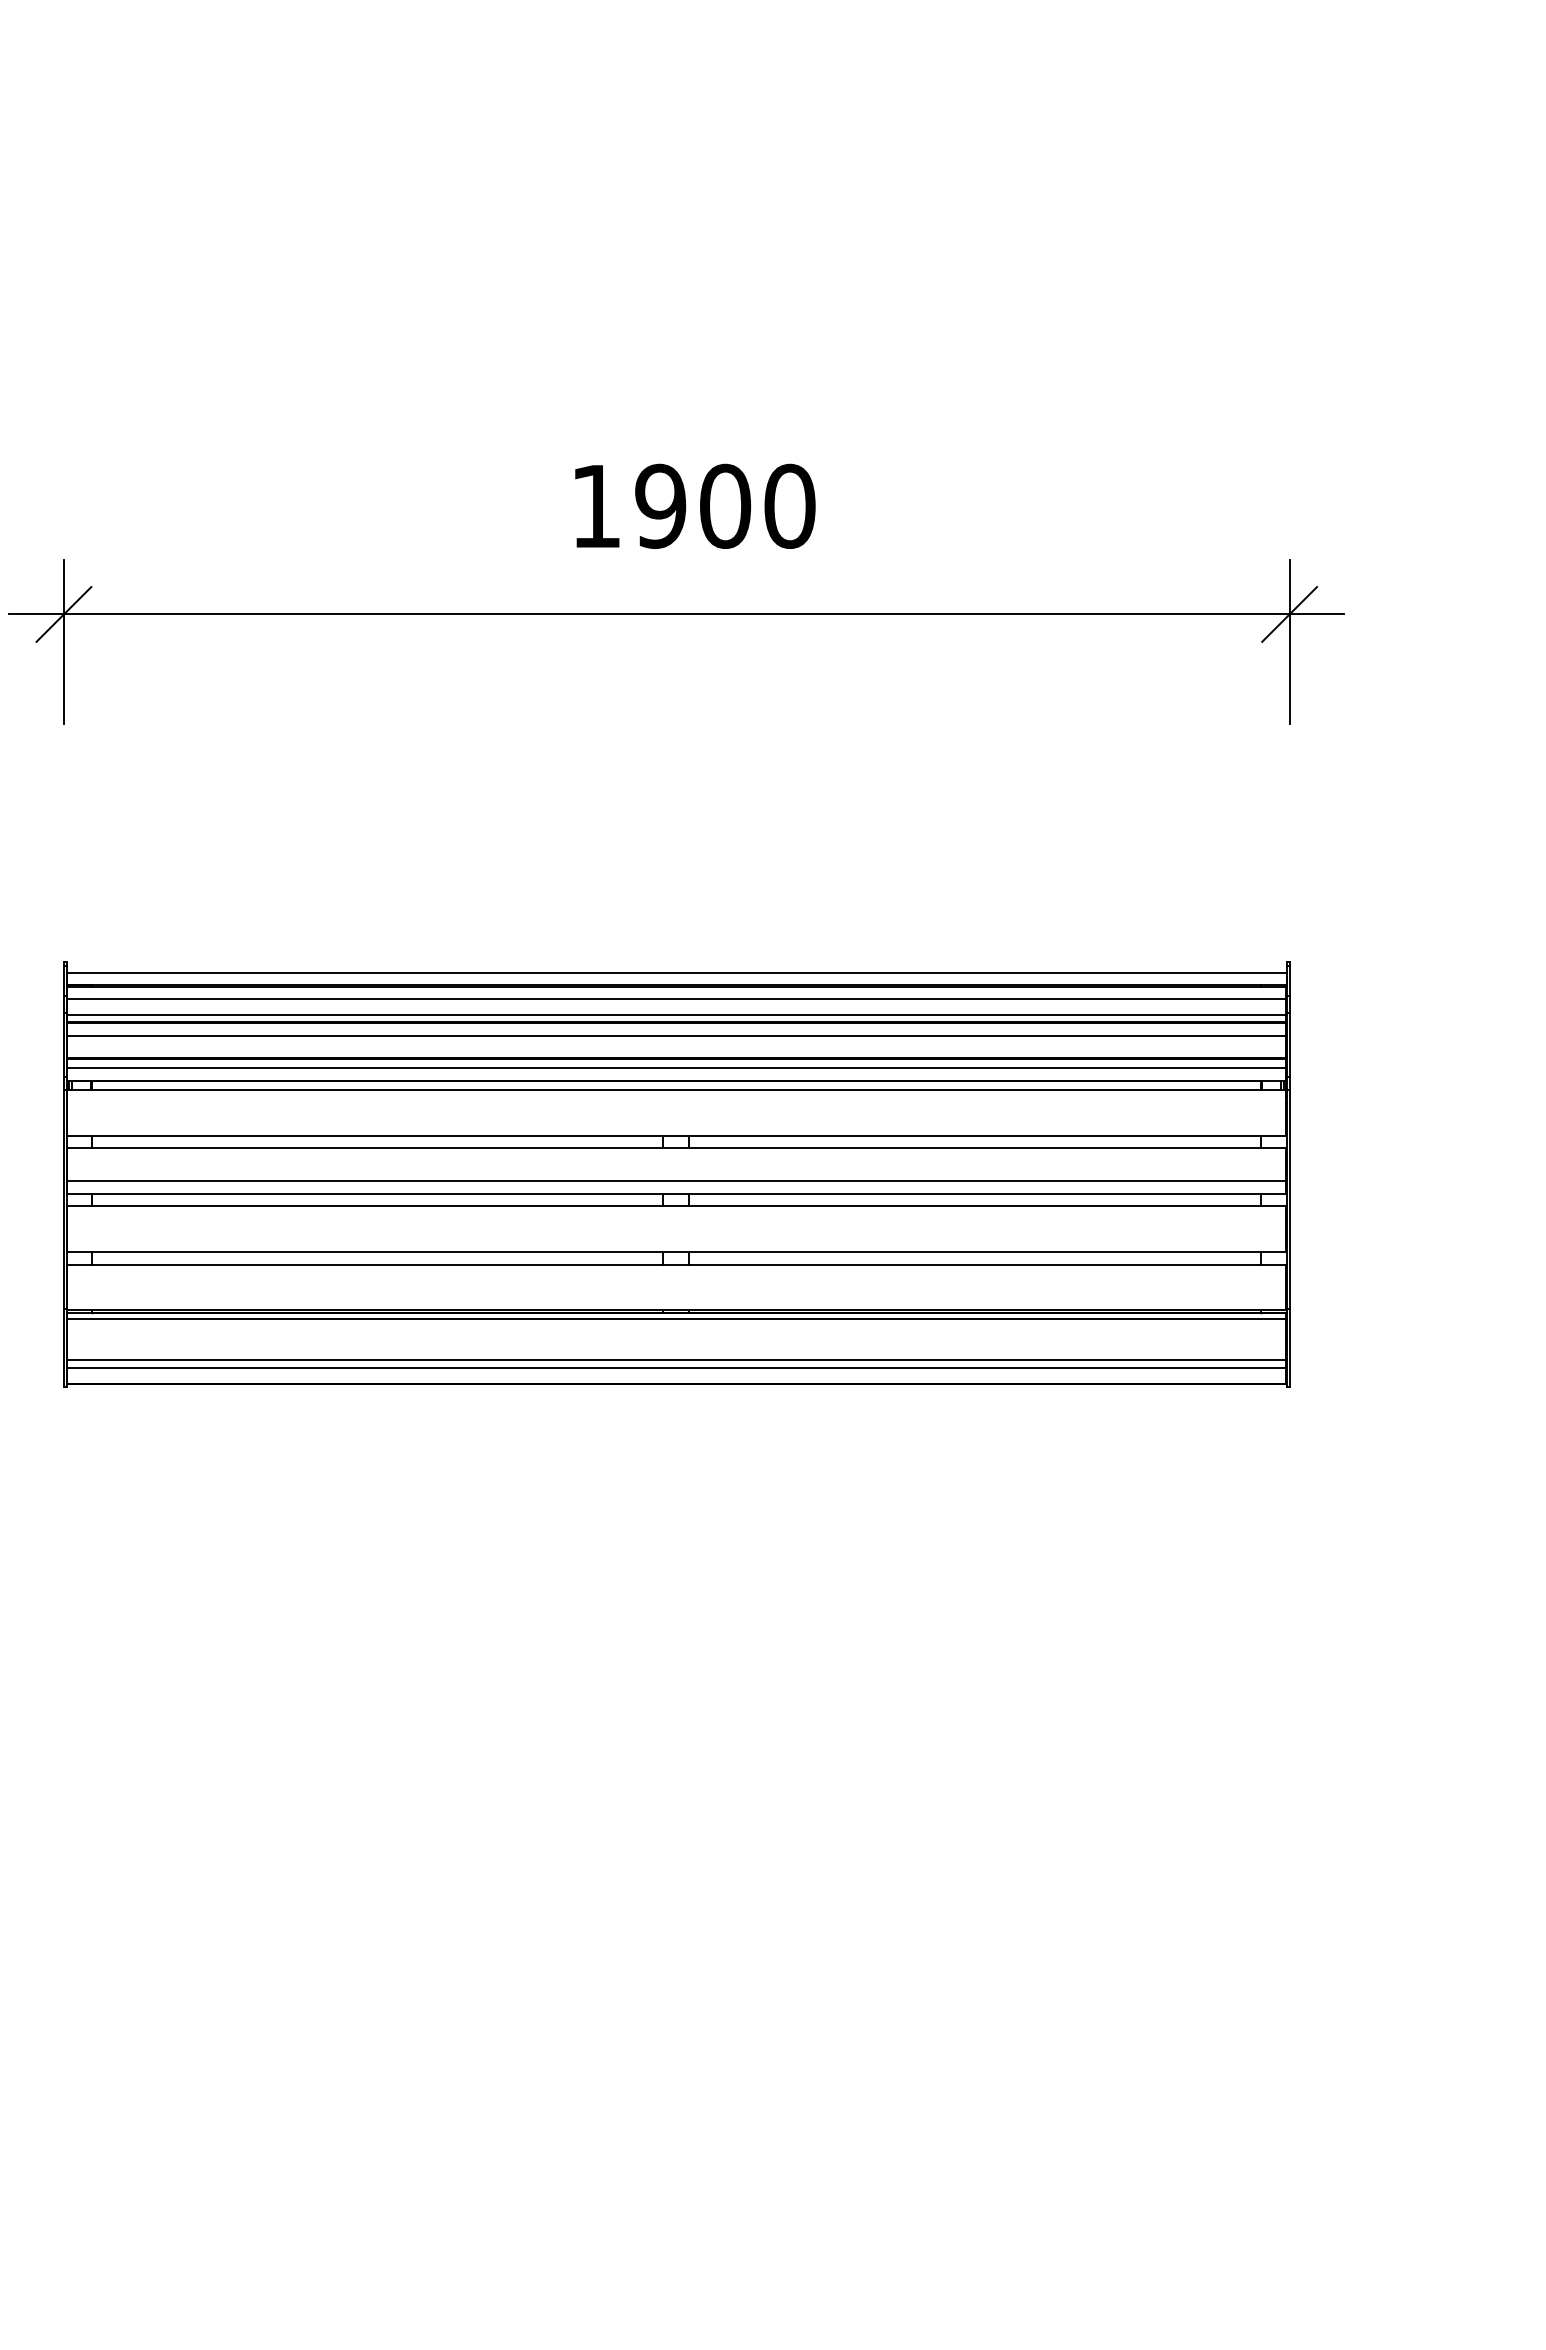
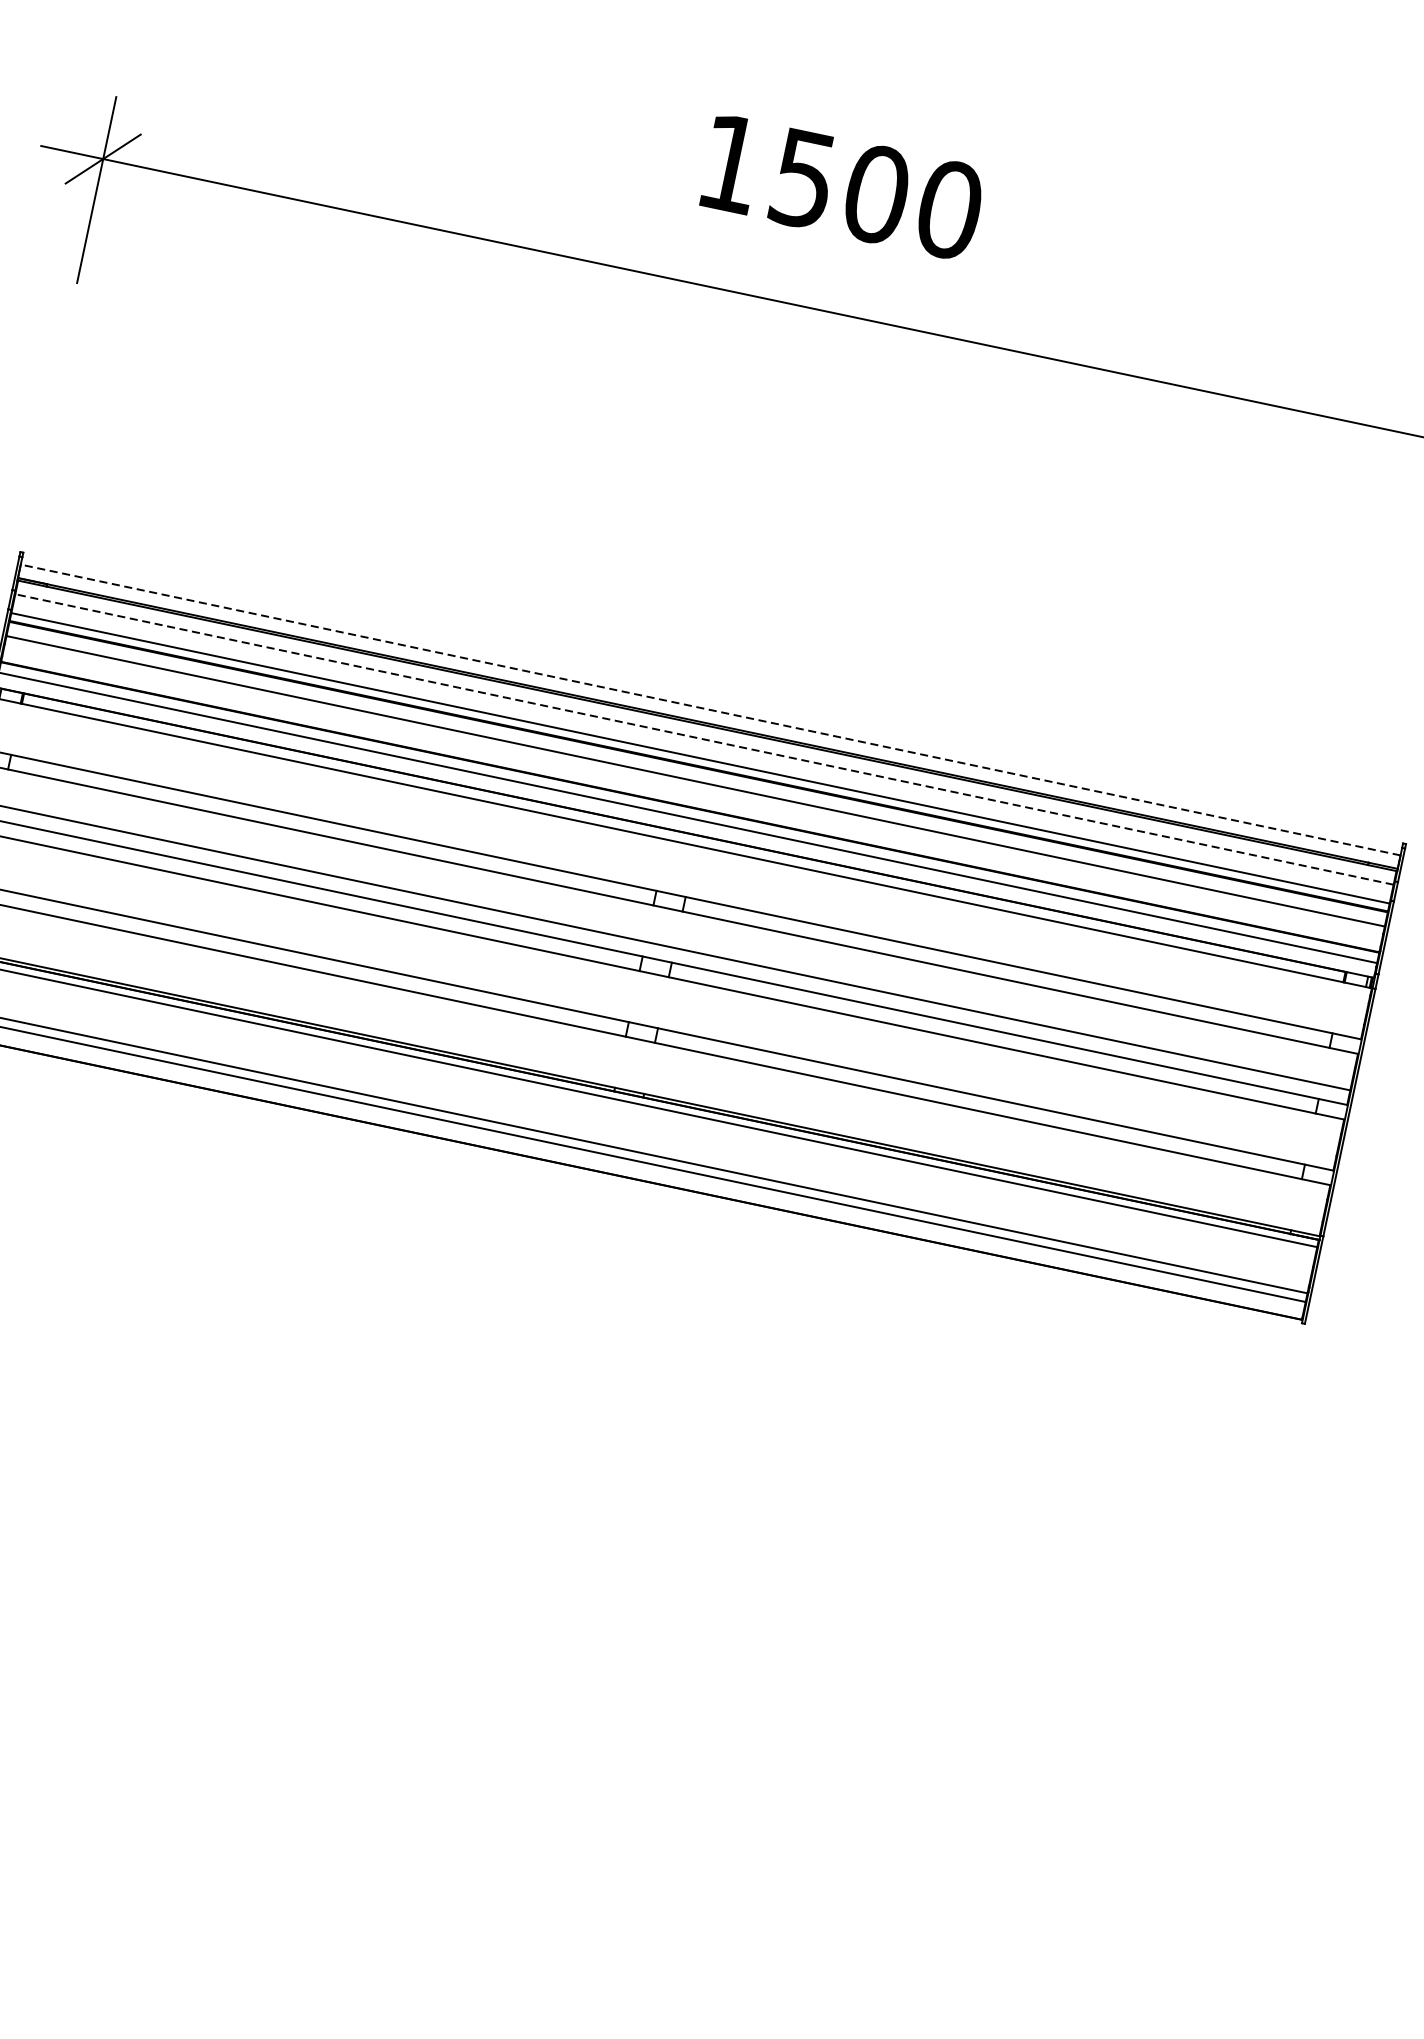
text: (660, 505) -> (803, 178), 1900 -> 1500
line: (676, 972) -> (710, 709), solid -> dashed
line: (676, 998) -> (704, 739), solid -> dashed

